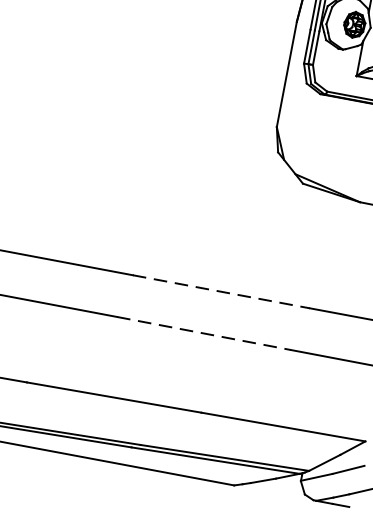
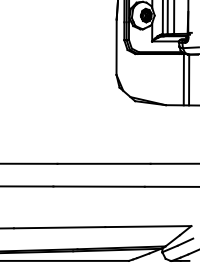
line: (222, 291) -> (104, 163), dashed -> solid
line: (204, 333) -> (99, 186), dashed -> solid

